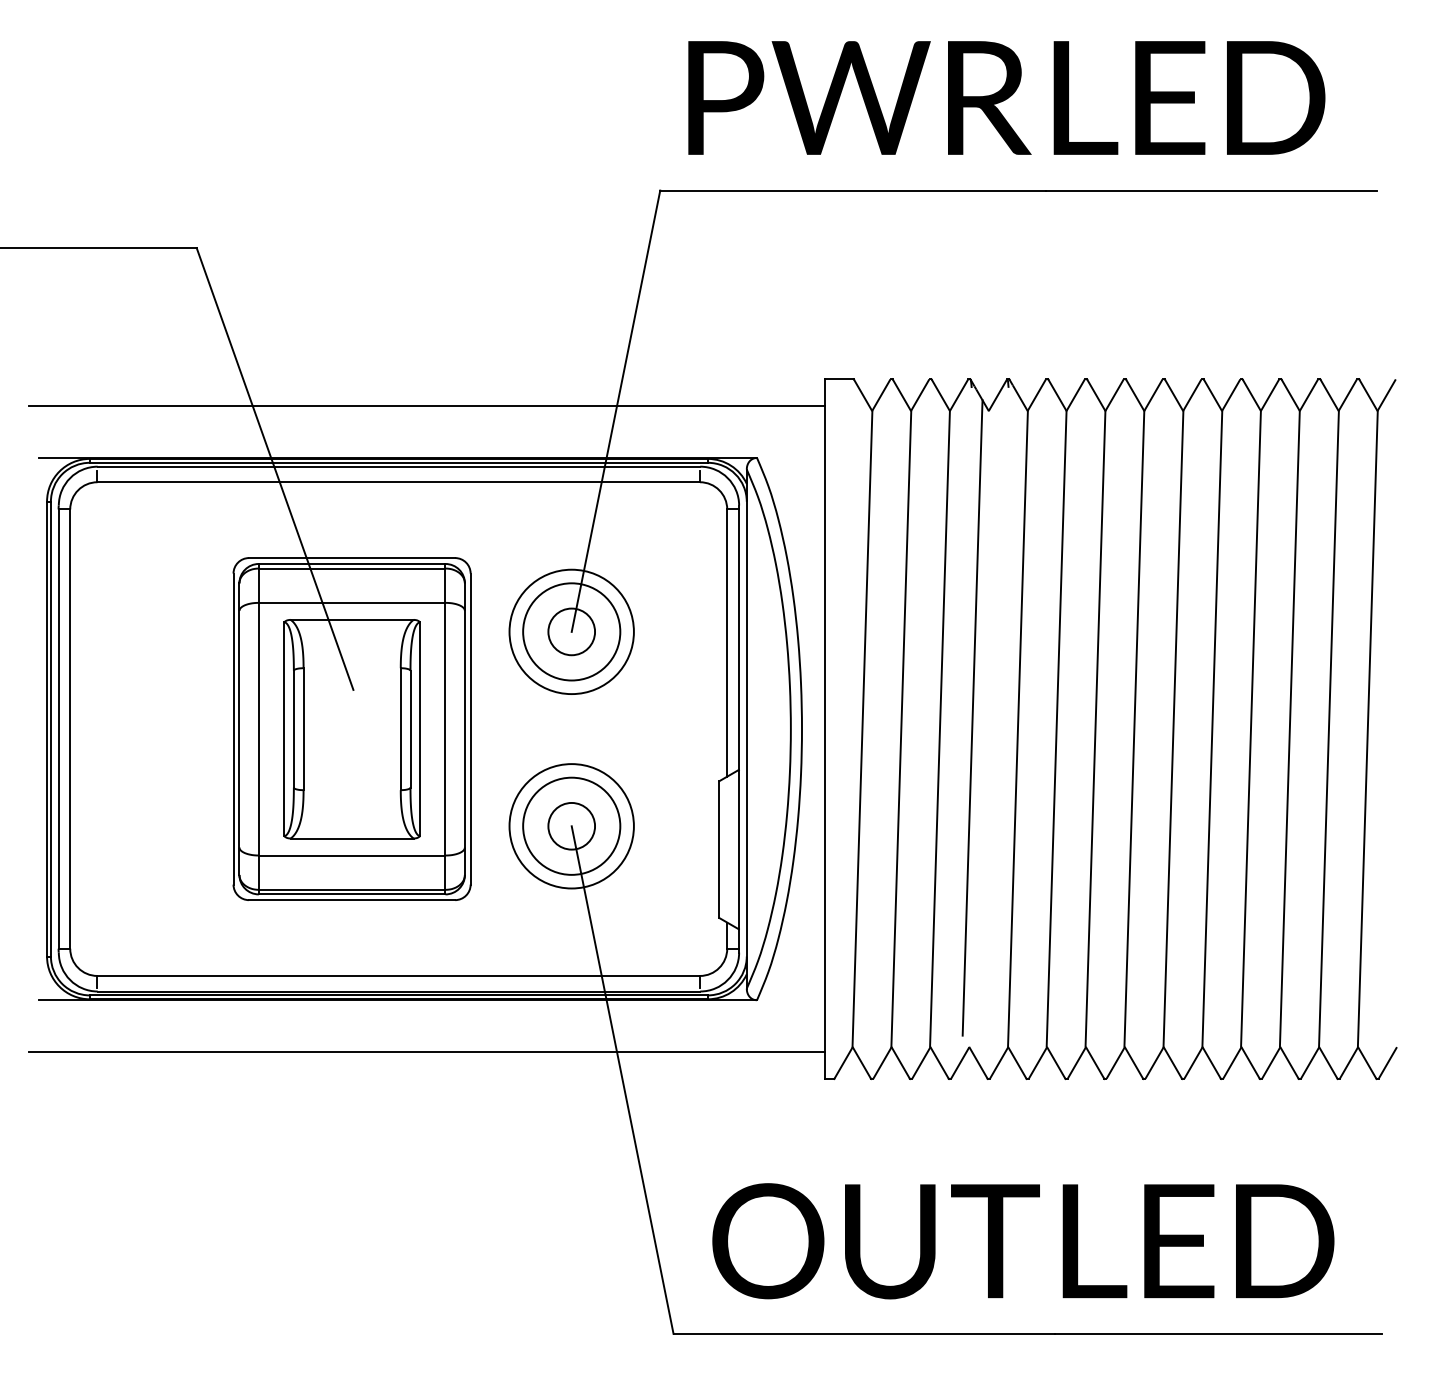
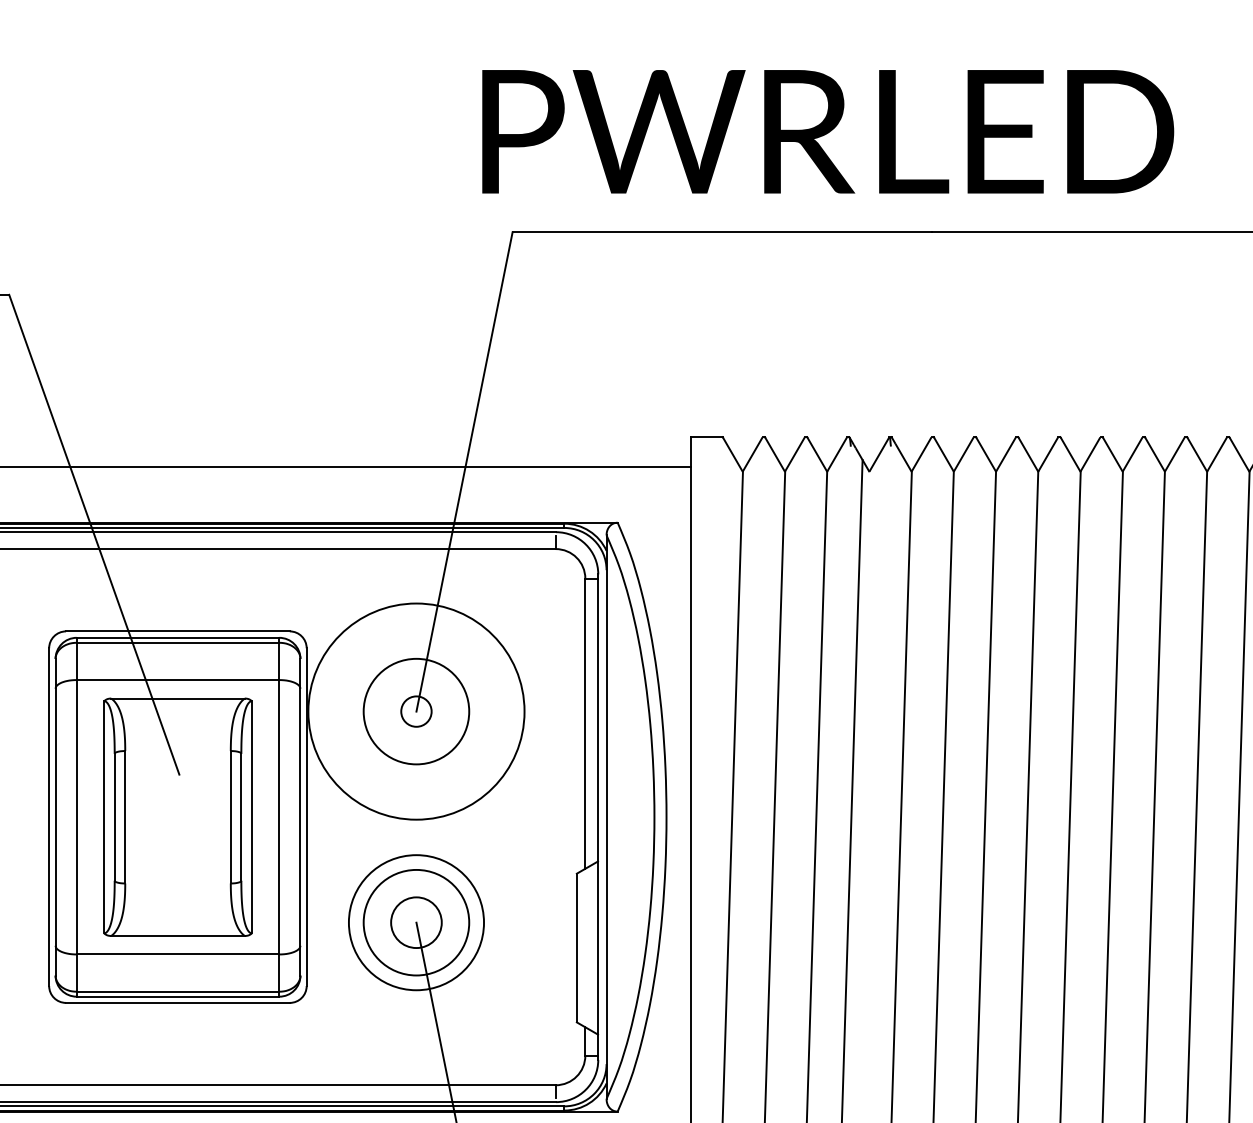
text: (1006, 97) -> (827, 131), moved
circle: (571, 631) -> (416, 711), size x0.6
circle: (571, 631) -> (416, 711), size x1.6

